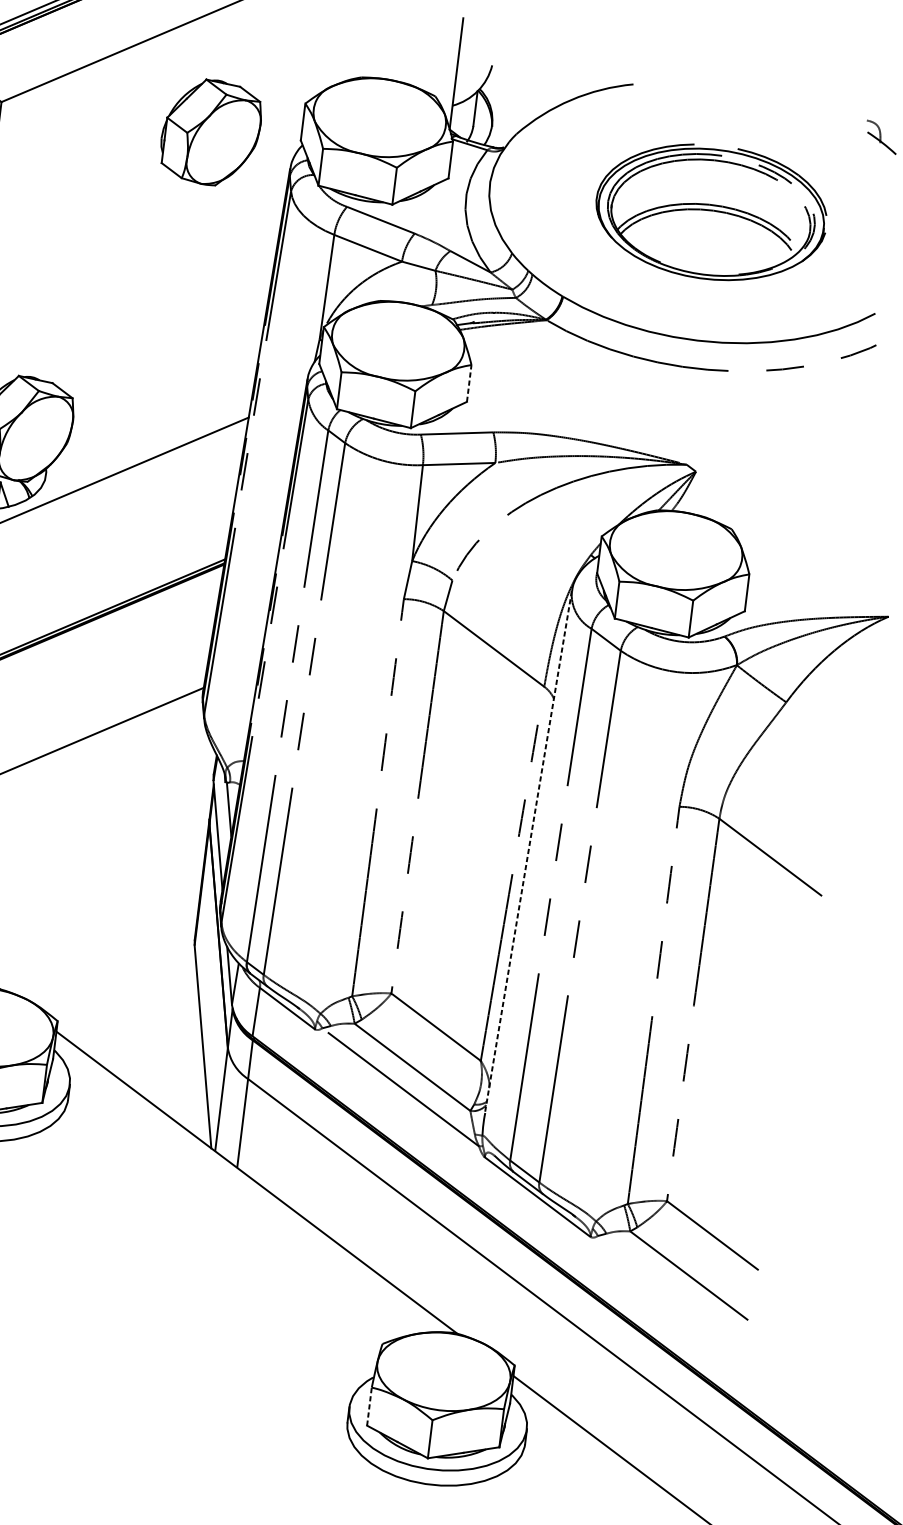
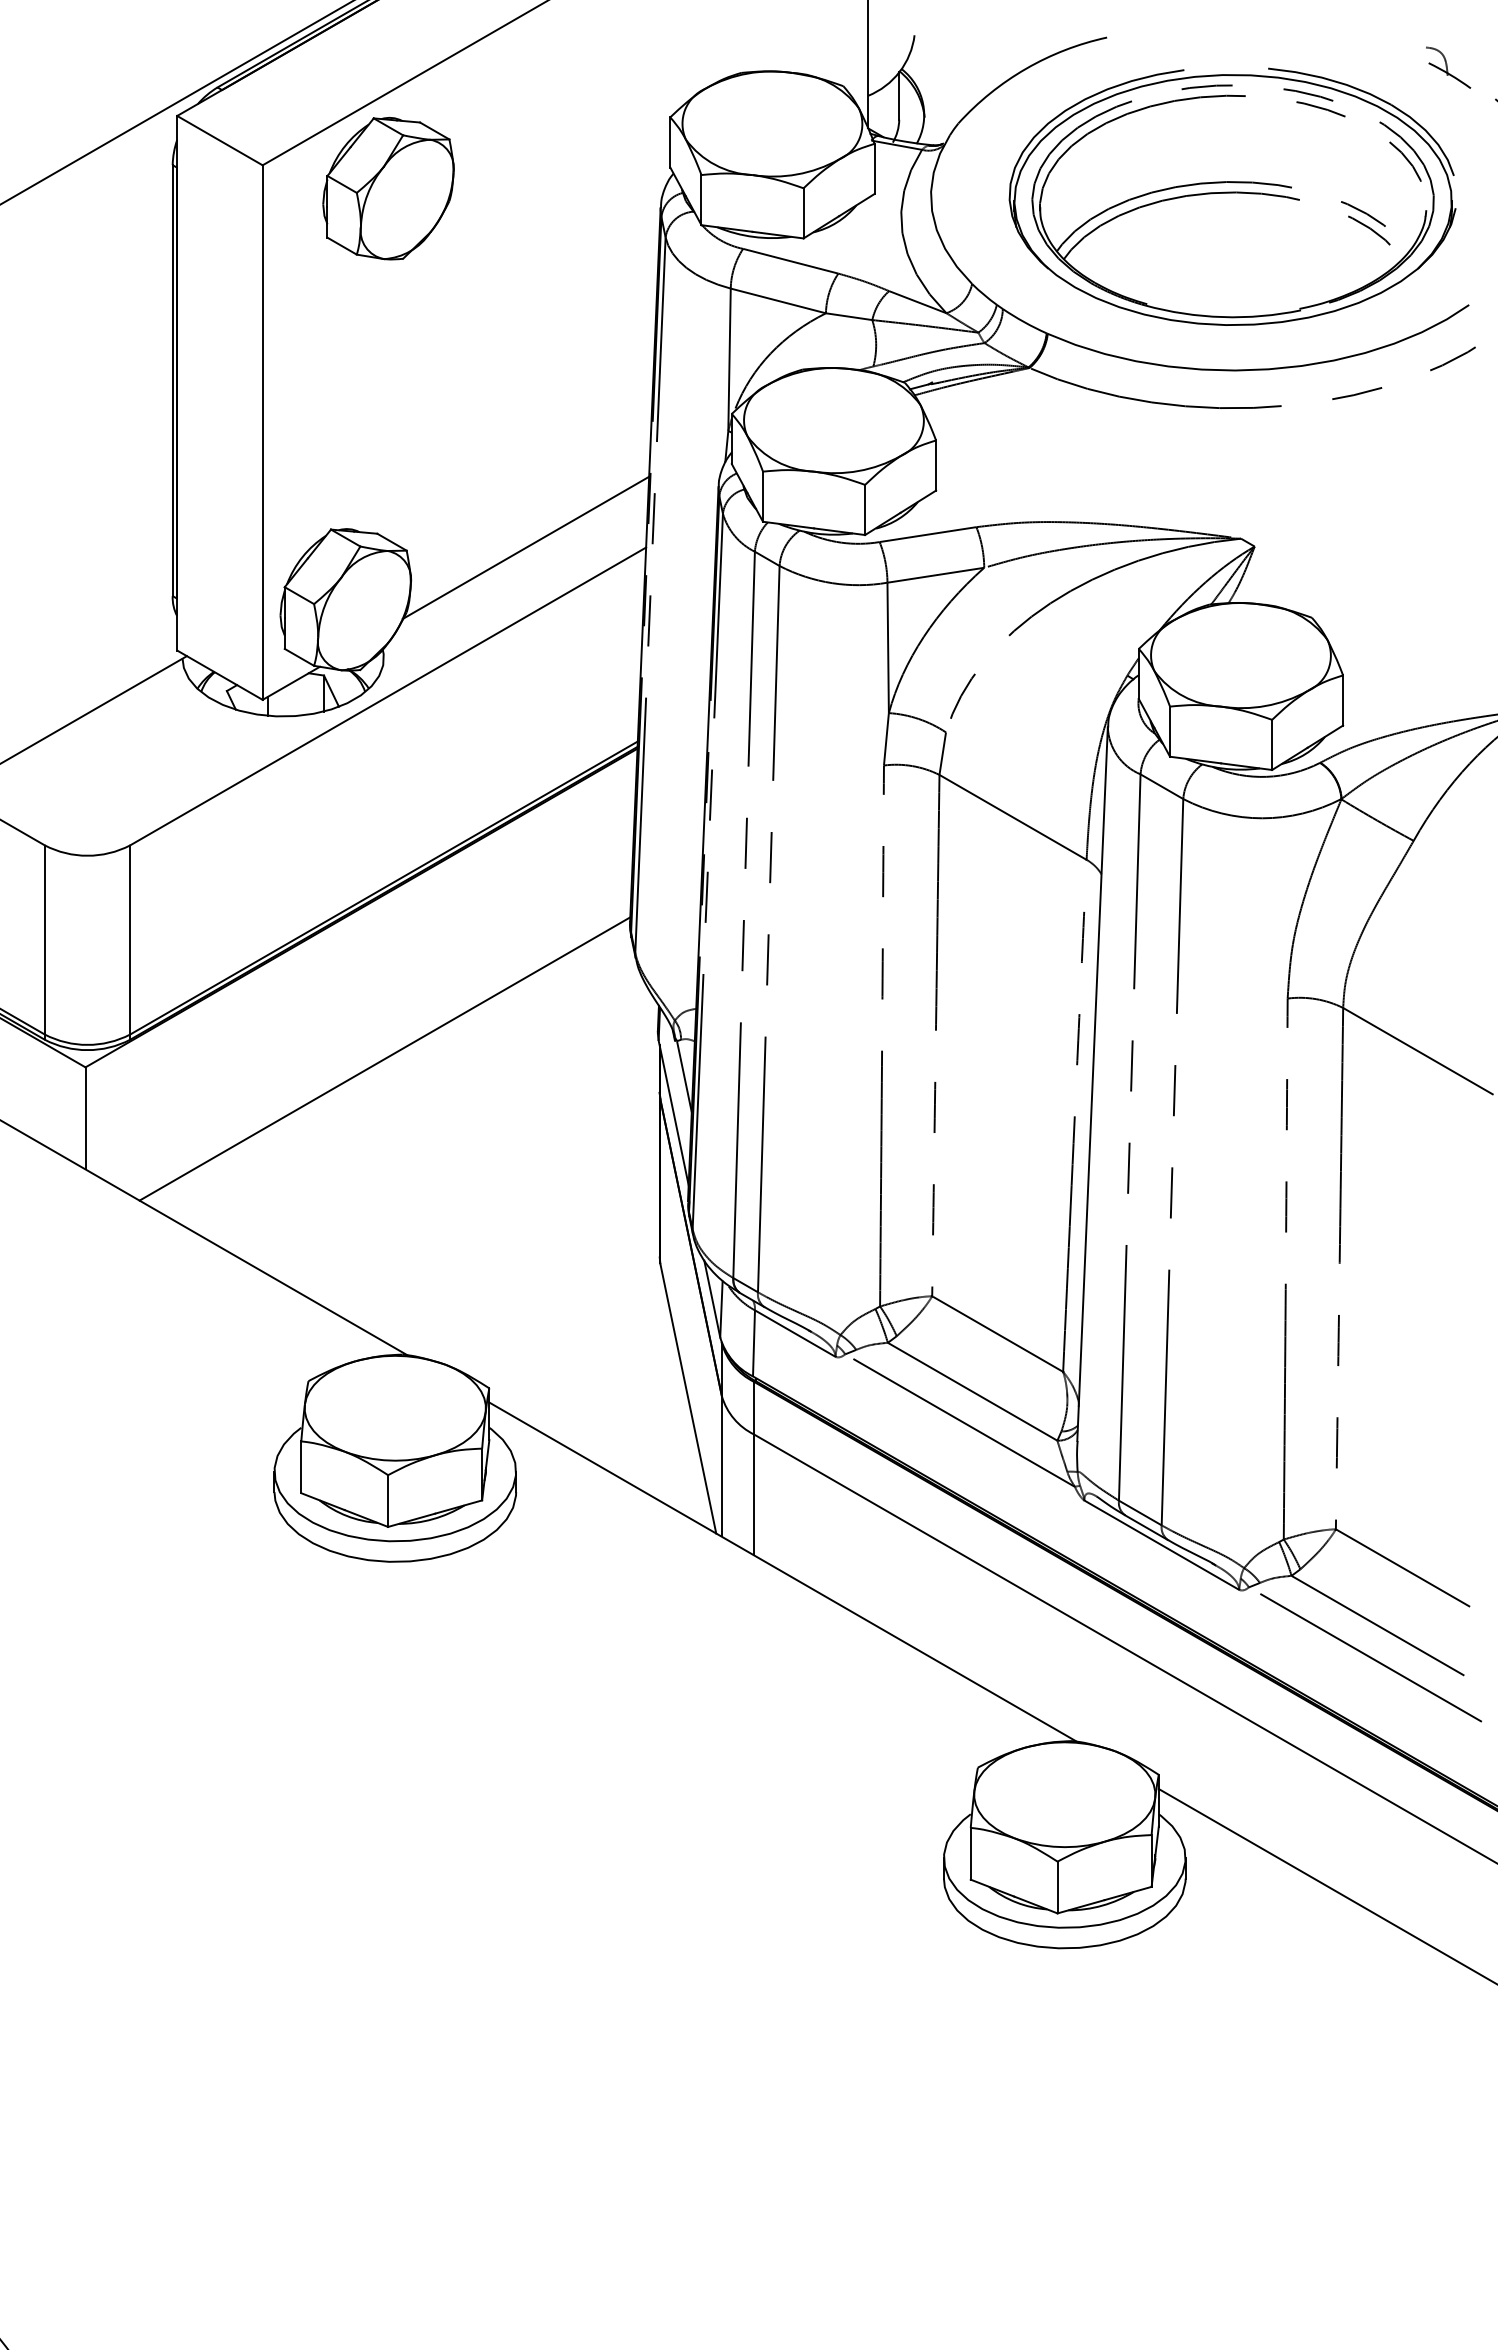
part: (210, 132) -> (388, 188), moved
part: (711, 212) -> (1232, 196), size x1.43
line: (469, 383) -> (936, 465), dashed -> solid
line: (160, 406) -> (525, 547), added
line: (528, 852) -> (1092, 1084), dashed -> solid
line: (680, 1298) -> (1370, 1657), added
line: (369, 1406) -> (970, 1853), dashed -> solid

